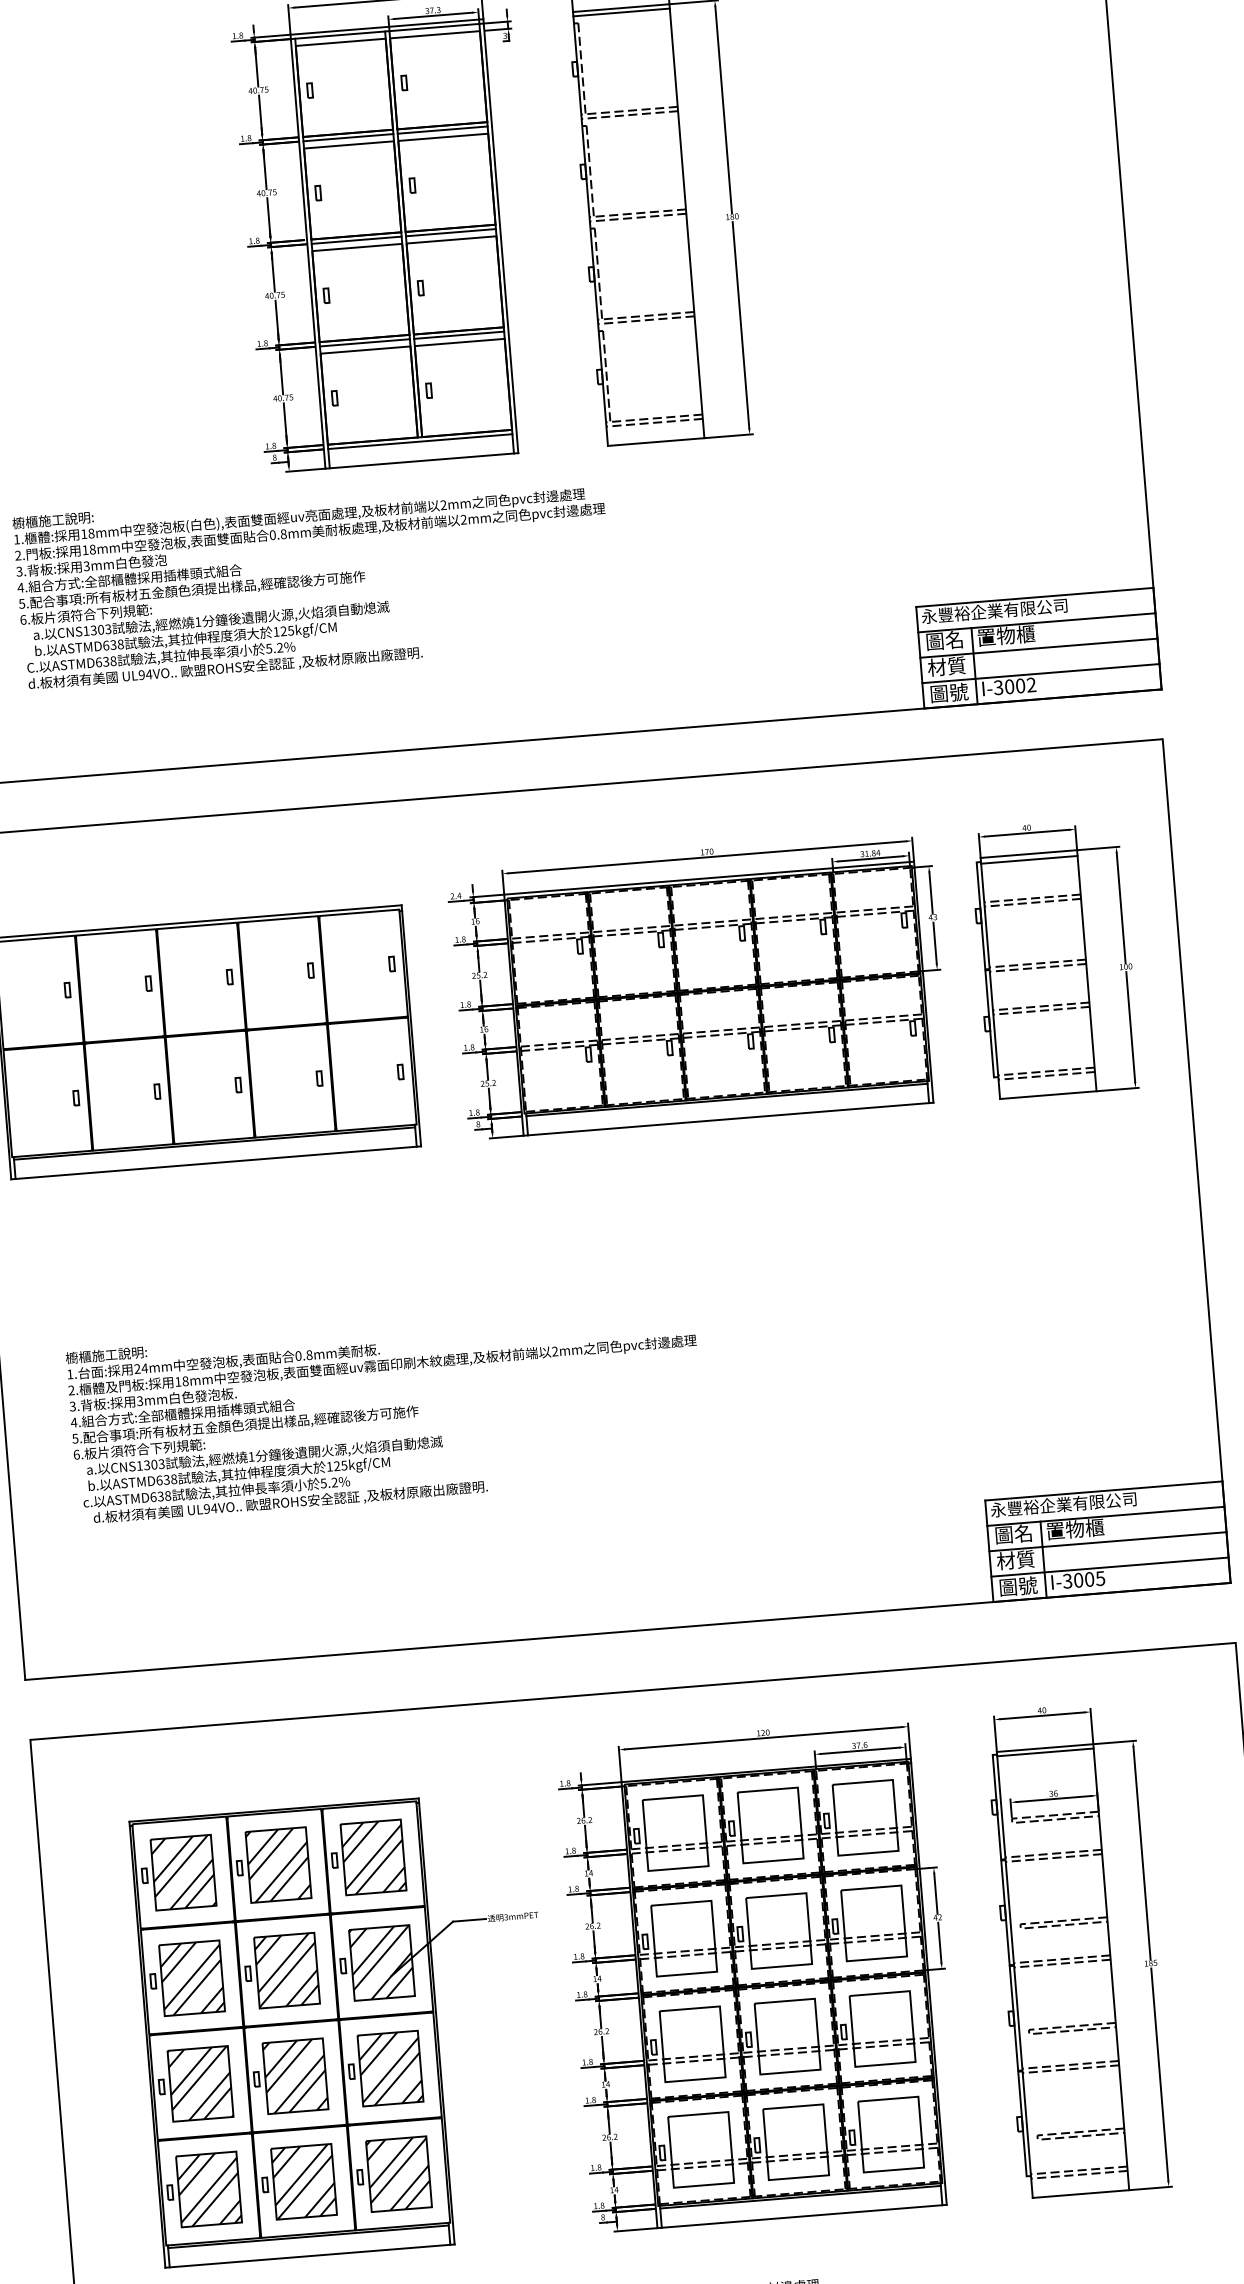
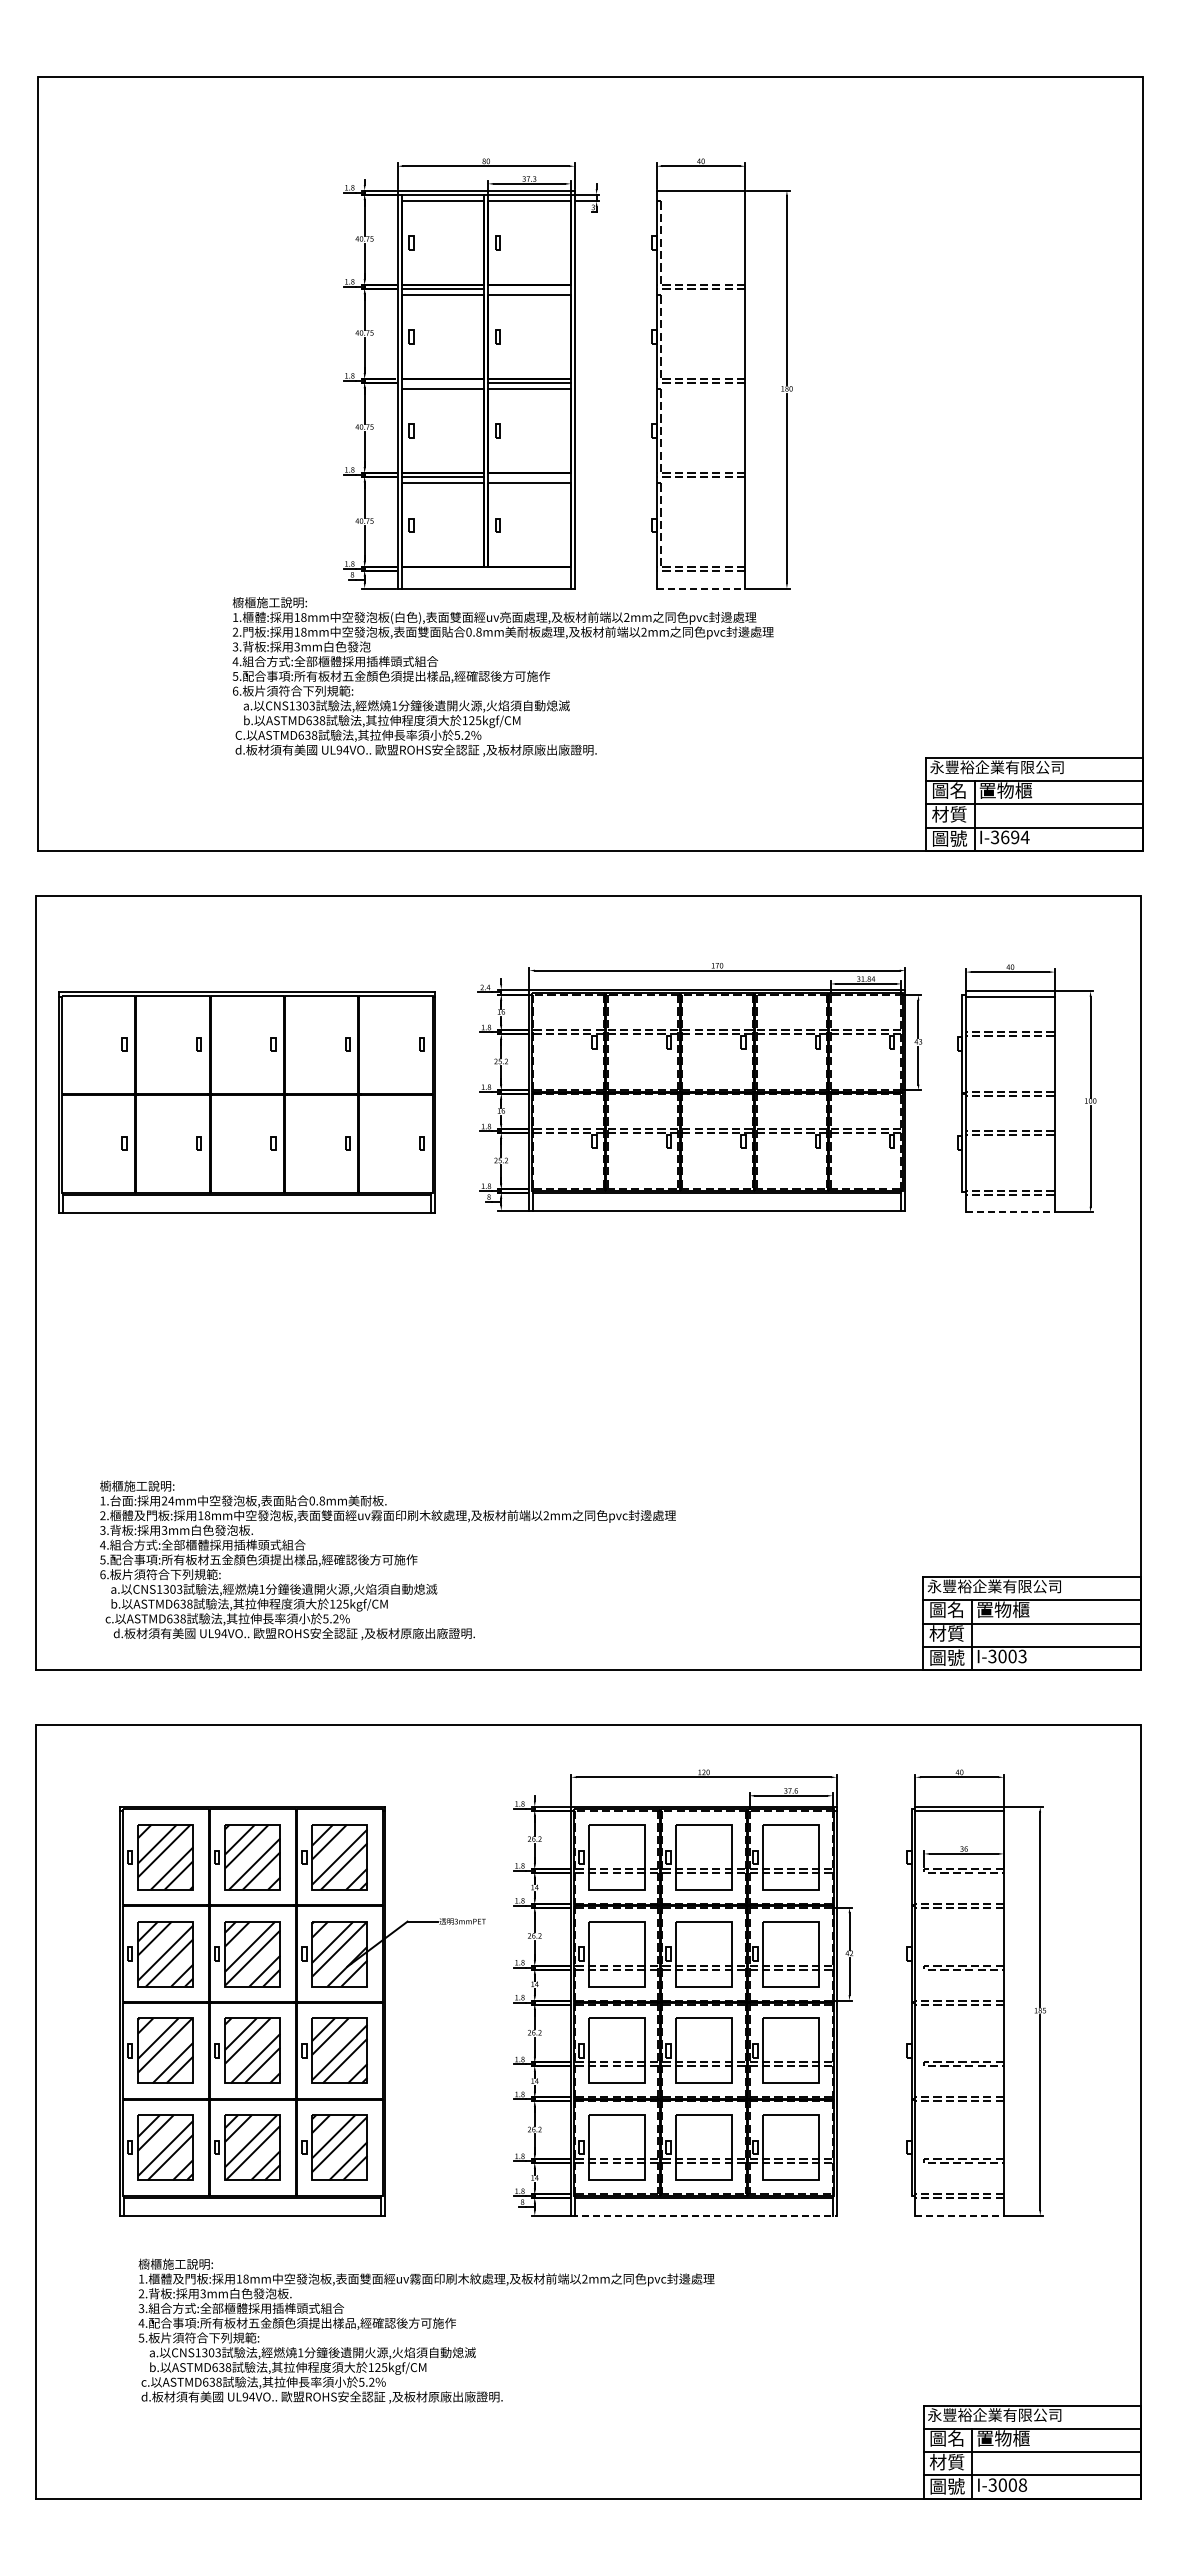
line: (620, 12) -> (700, 194), removed
line: (442, 129) -> (529, 288), removed
line: (356, 240) -> (442, 382), removed
line: (459, 334) -> (529, 476), removed
line: (419, 441) -> (485, 570), removed
line: (656, 441) -> (701, 588), solid -> dashed
text: (313, 580) -> (502, 676), moved
text: (1020, 685) -> (1015, 837), I-3002 -> I-3694
line: (1048, 1095) -> (1010, 1212), solid -> dashed
text: (385, 1414) -> (387, 1560), moved
text: (1100, 1577) -> (1022, 1655), I-3005 -> I-3003
line: (1081, 2193) -> (960, 2215), solid -> dashed
line: (801, 2216) -> (703, 2215), solid -> dashed

